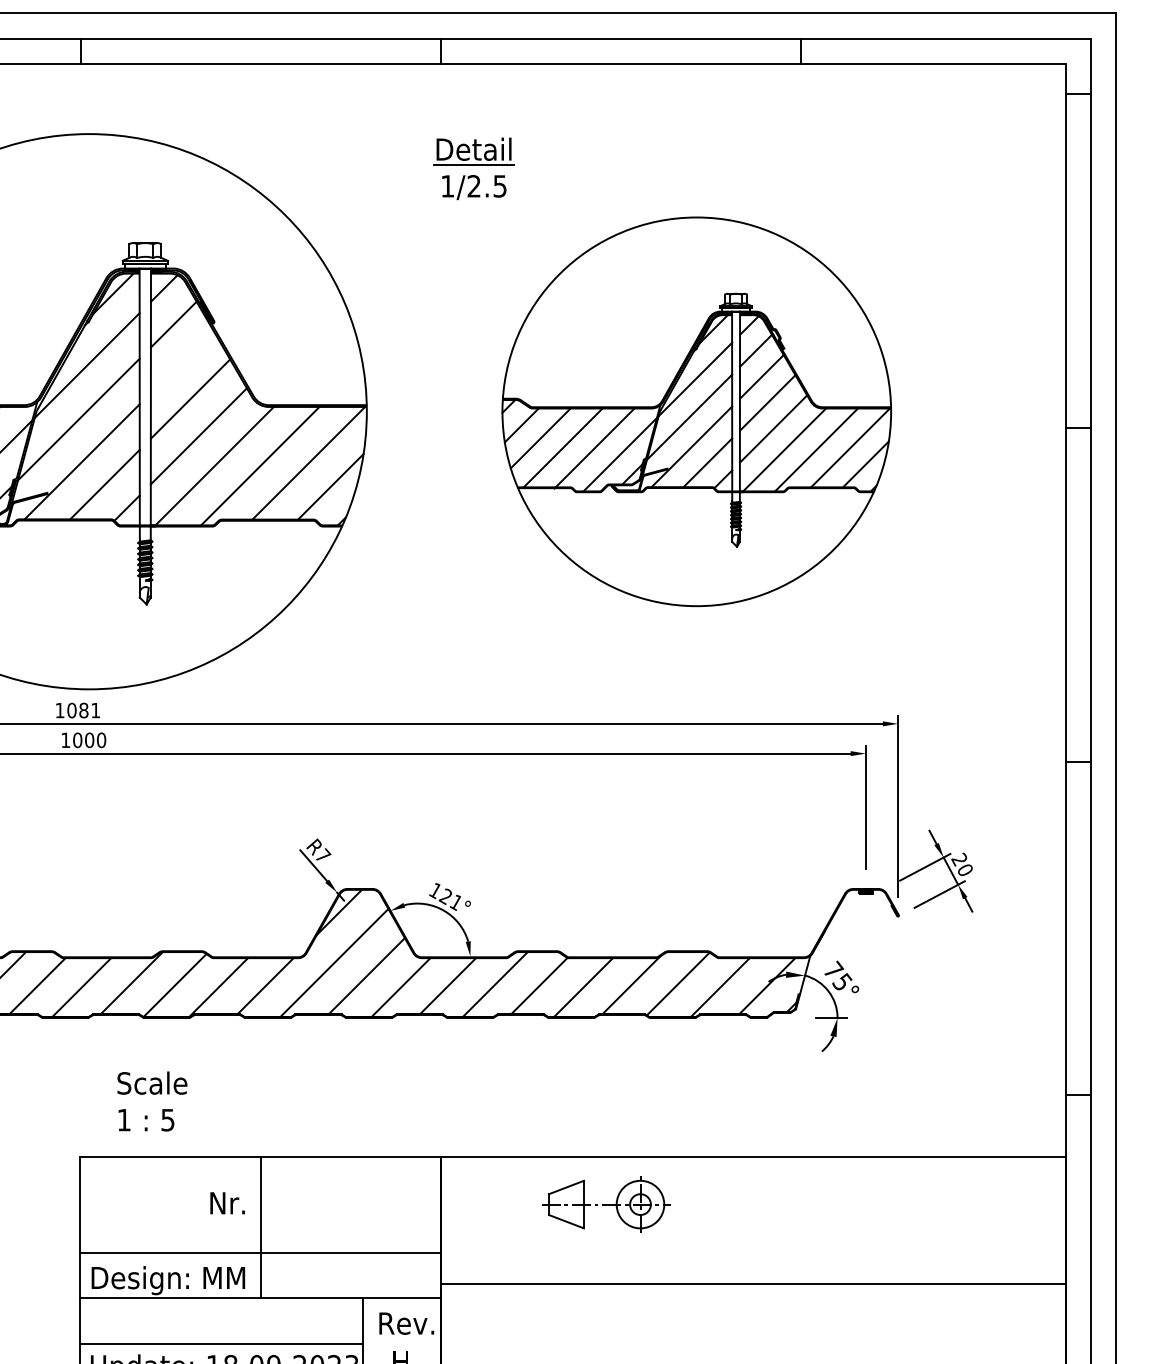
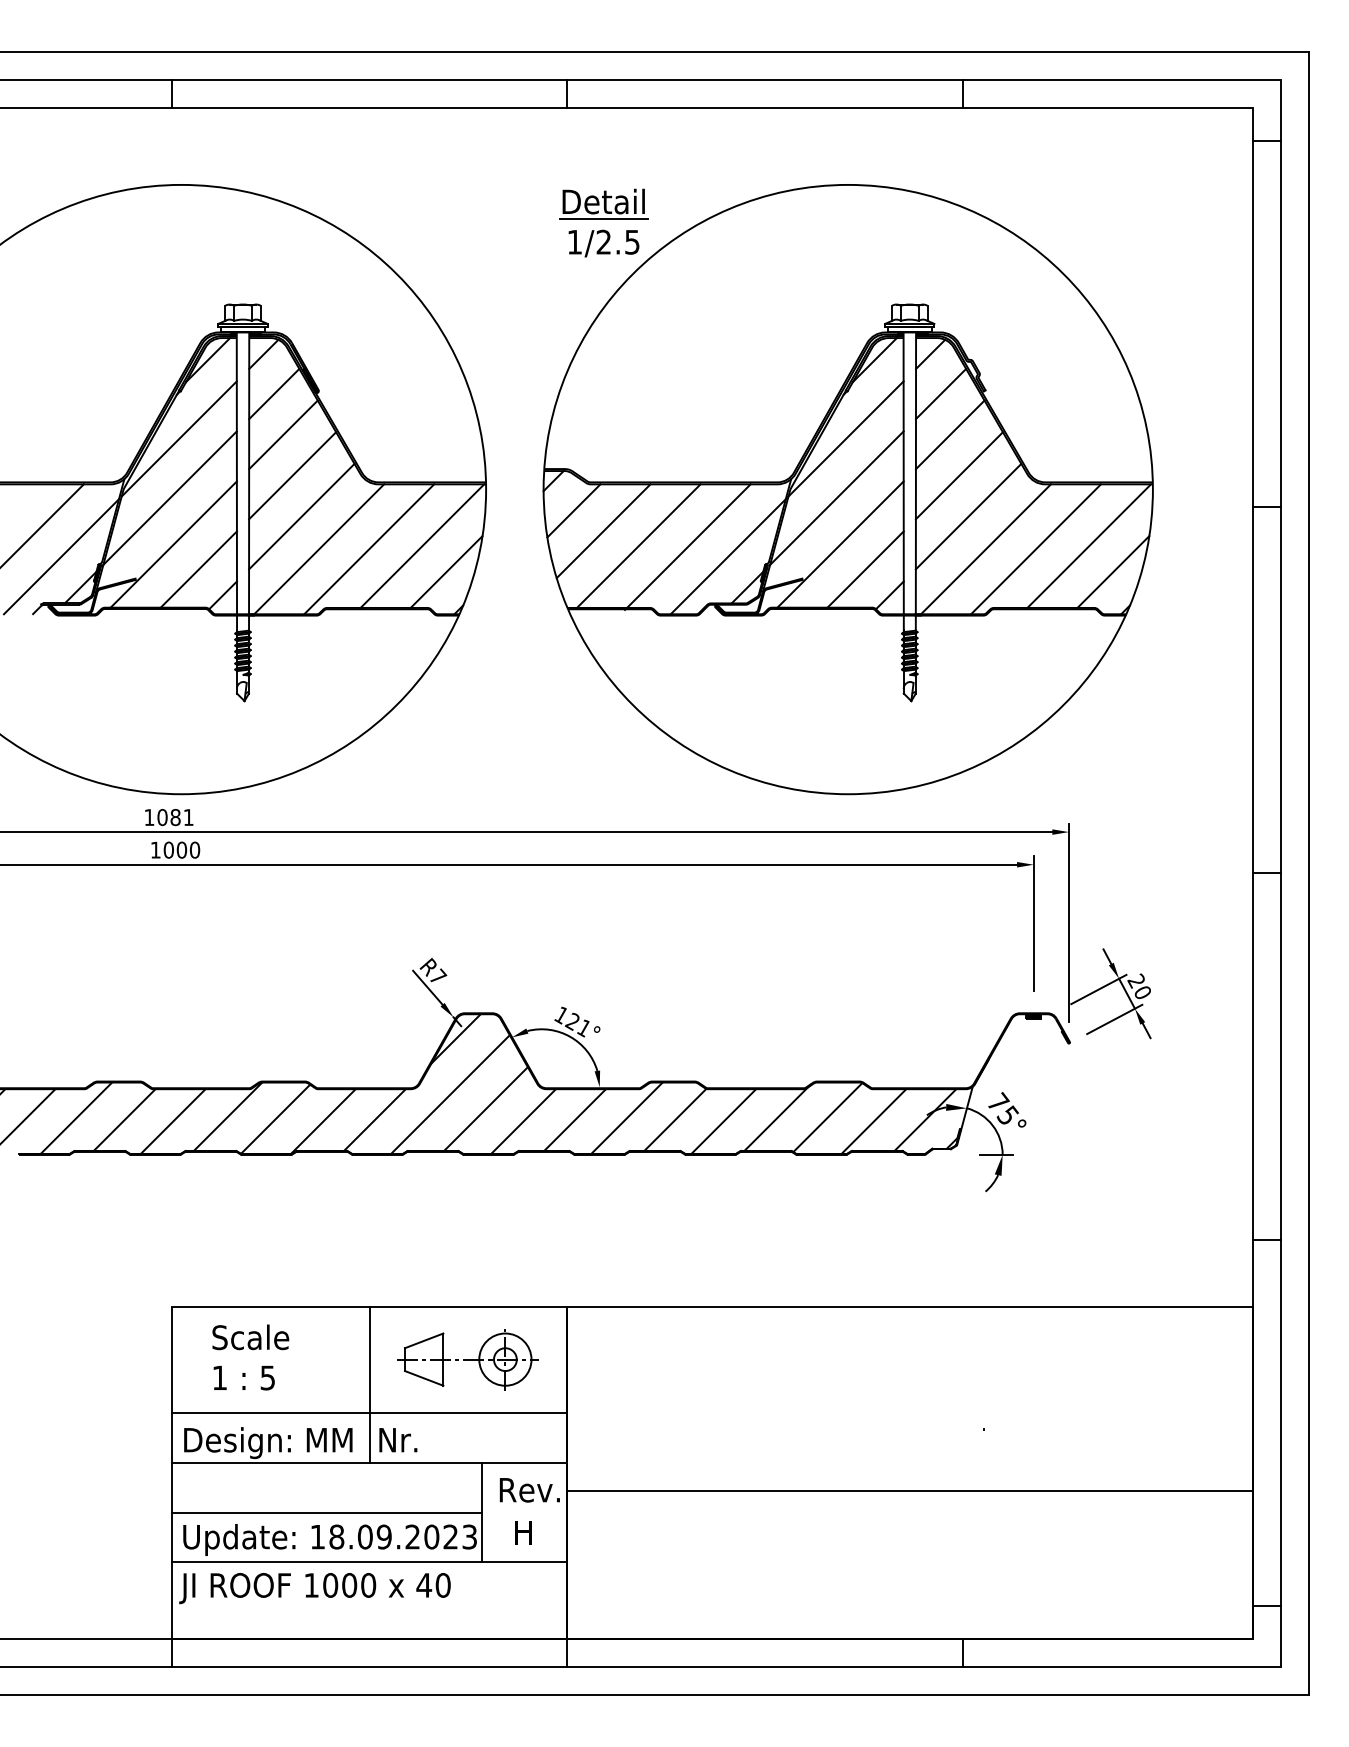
line: (182, 361) -> (283, 434), added
part: (696, 411) -> (847, 489), size x1.43
text: (152, 1101) -> (250, 1357), moved
text: (227, 1203) -> (398, 1440), moved
part: (605, 1204) -> (467, 1359), moved
line: (753, 1283) -> (910, 1490), moved

